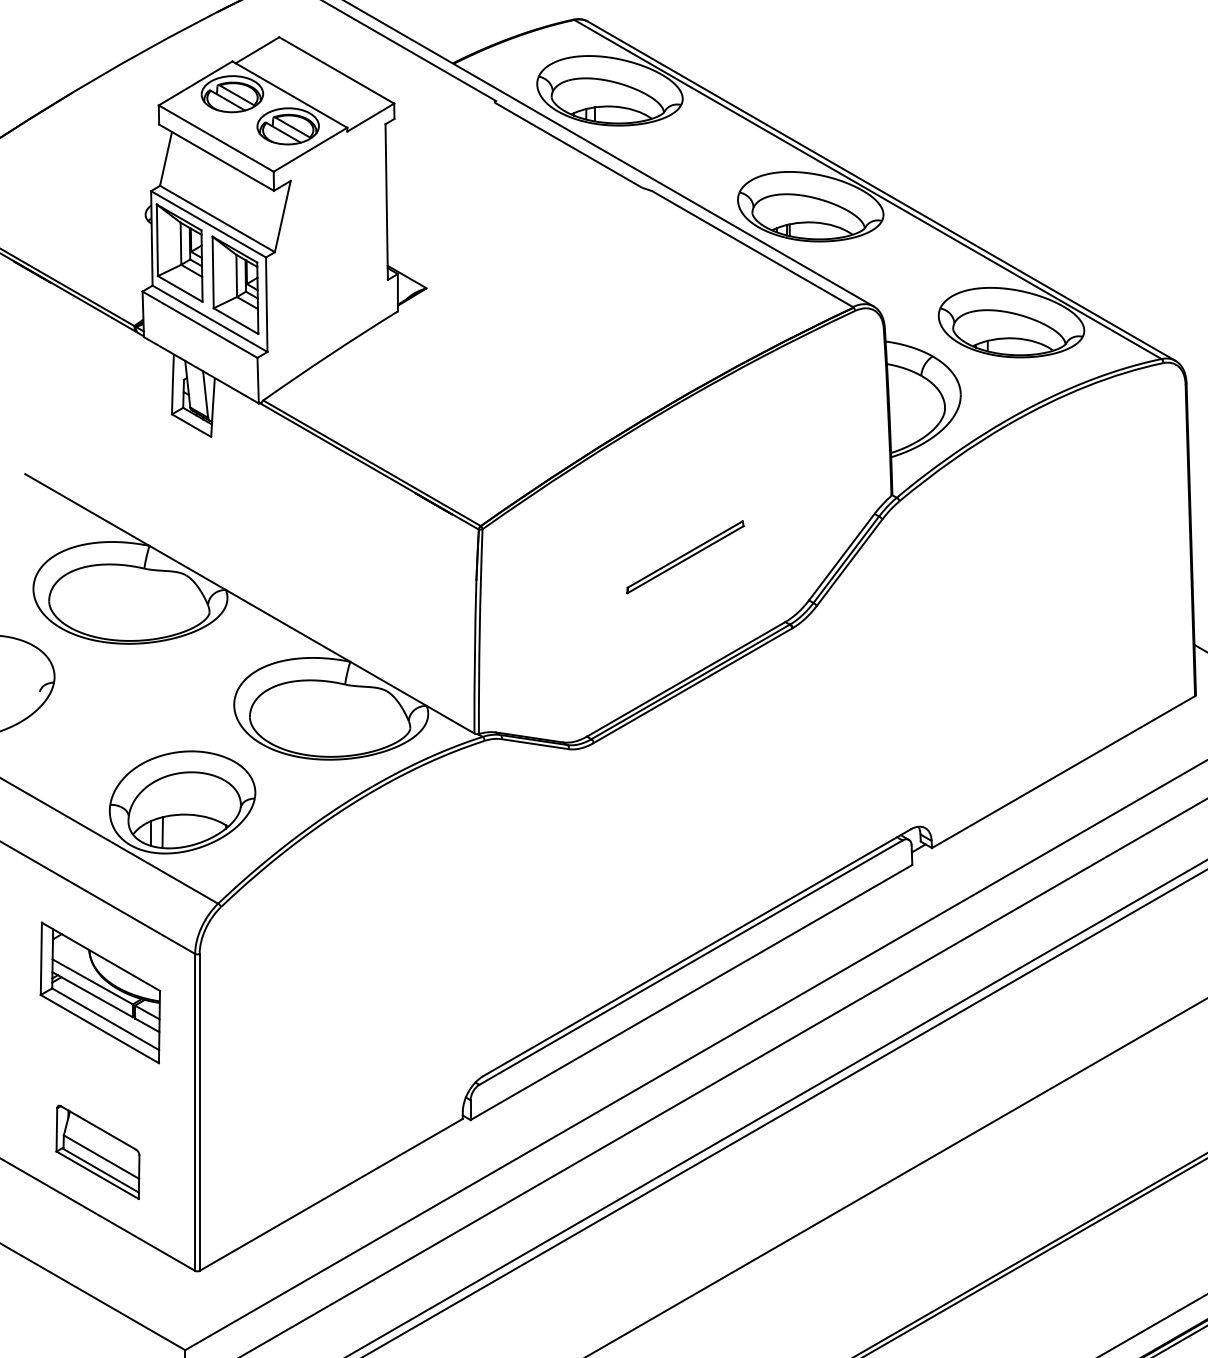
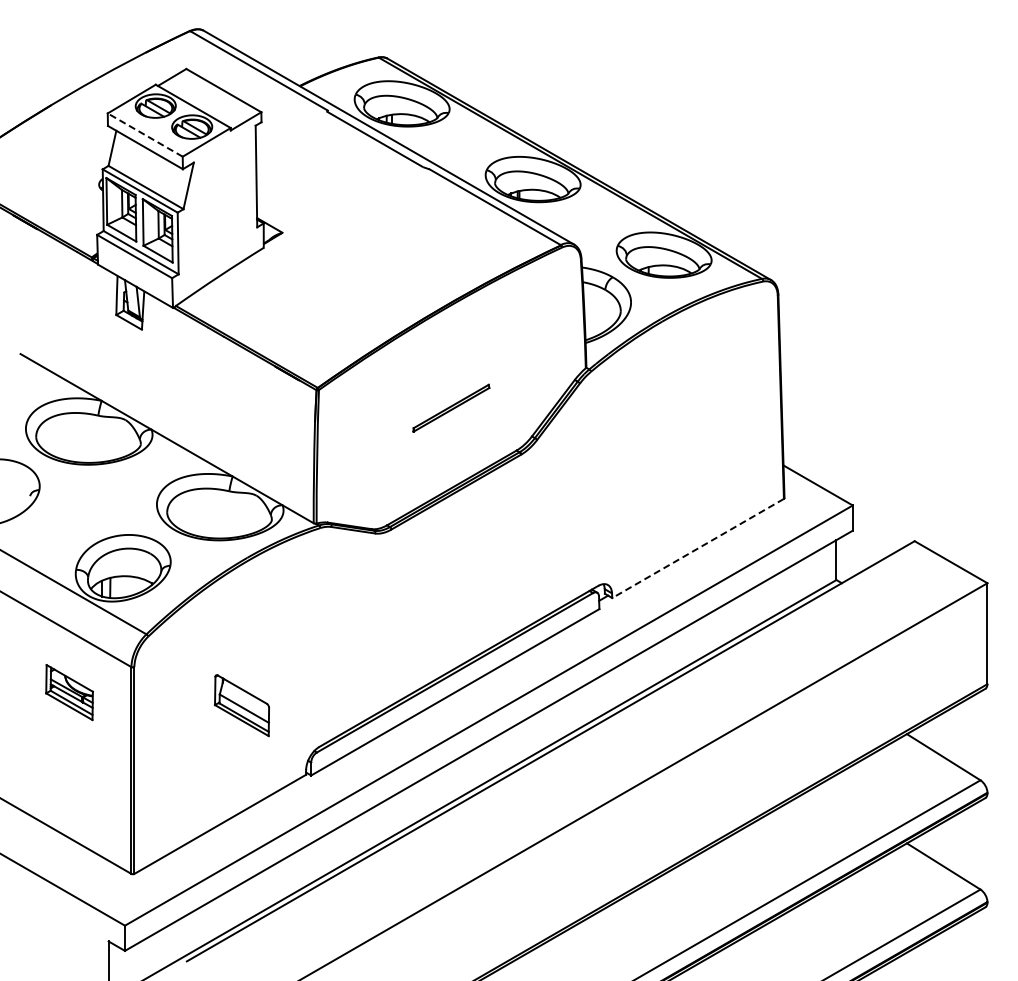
line: (215, 137) -> (144, 134), solid -> dashed
line: (1062, 772) -> (697, 548), solid -> dashed
part: (100, 992) -> (69, 692), size x0.6
part: (97, 1152) -> (241, 705), moved

